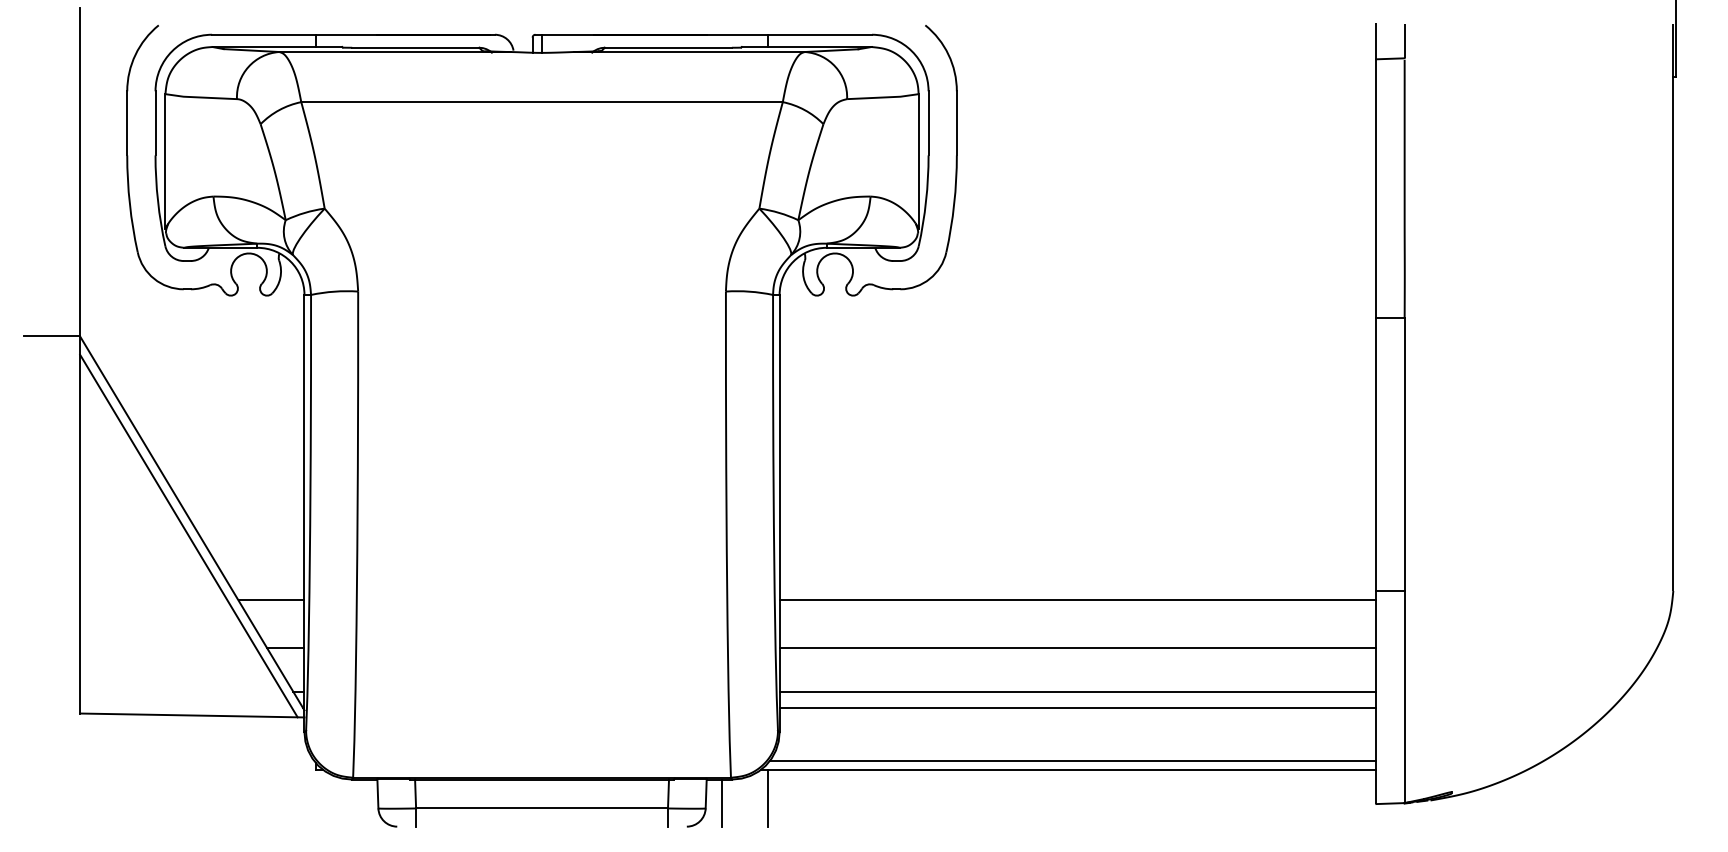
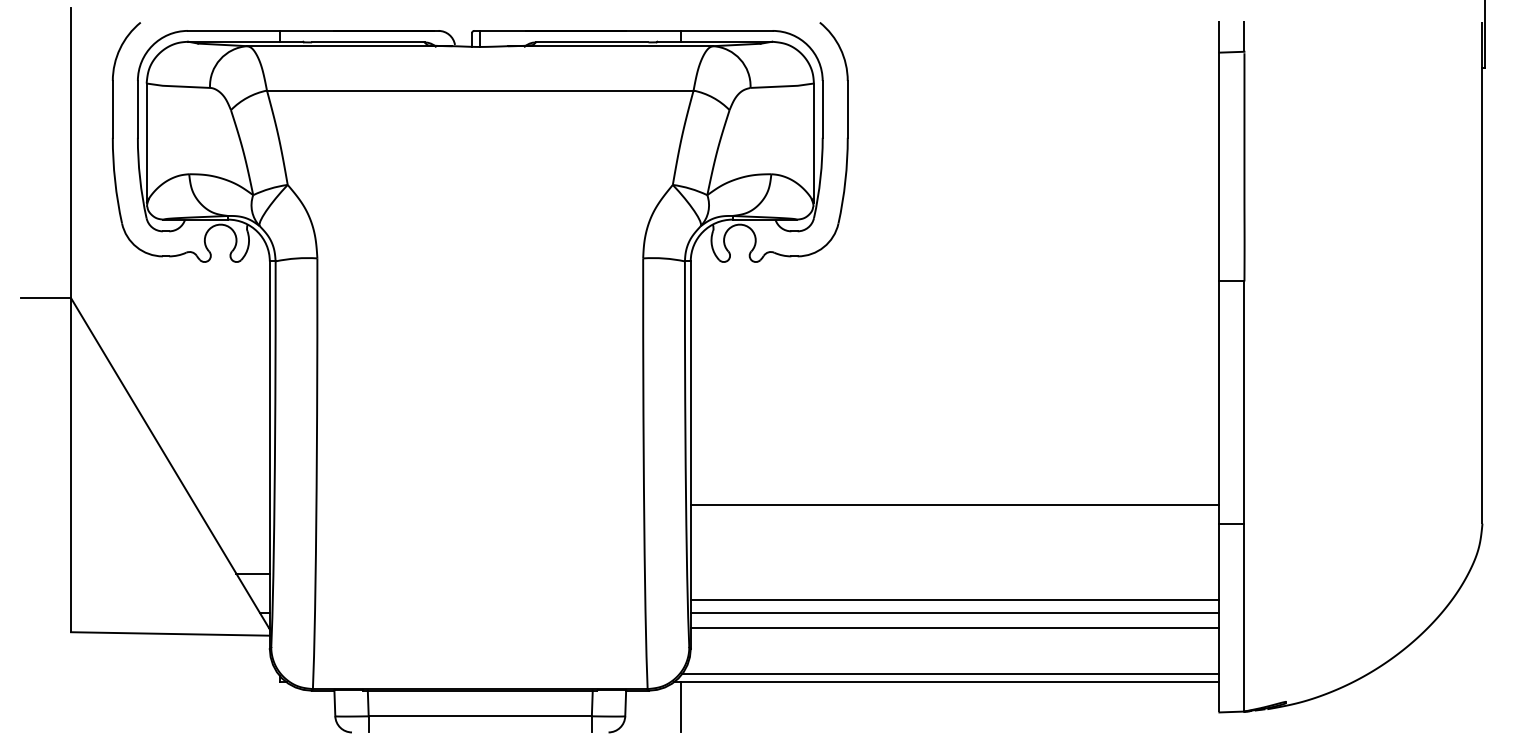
line: (188, 535) -> (167, 474), removed
line: (271, 600) -> (240, 532), removed
line: (1077, 600) -> (954, 504), moved
line: (1077, 647) -> (954, 600), moved
line: (721, 802) -> (639, 711), removed

